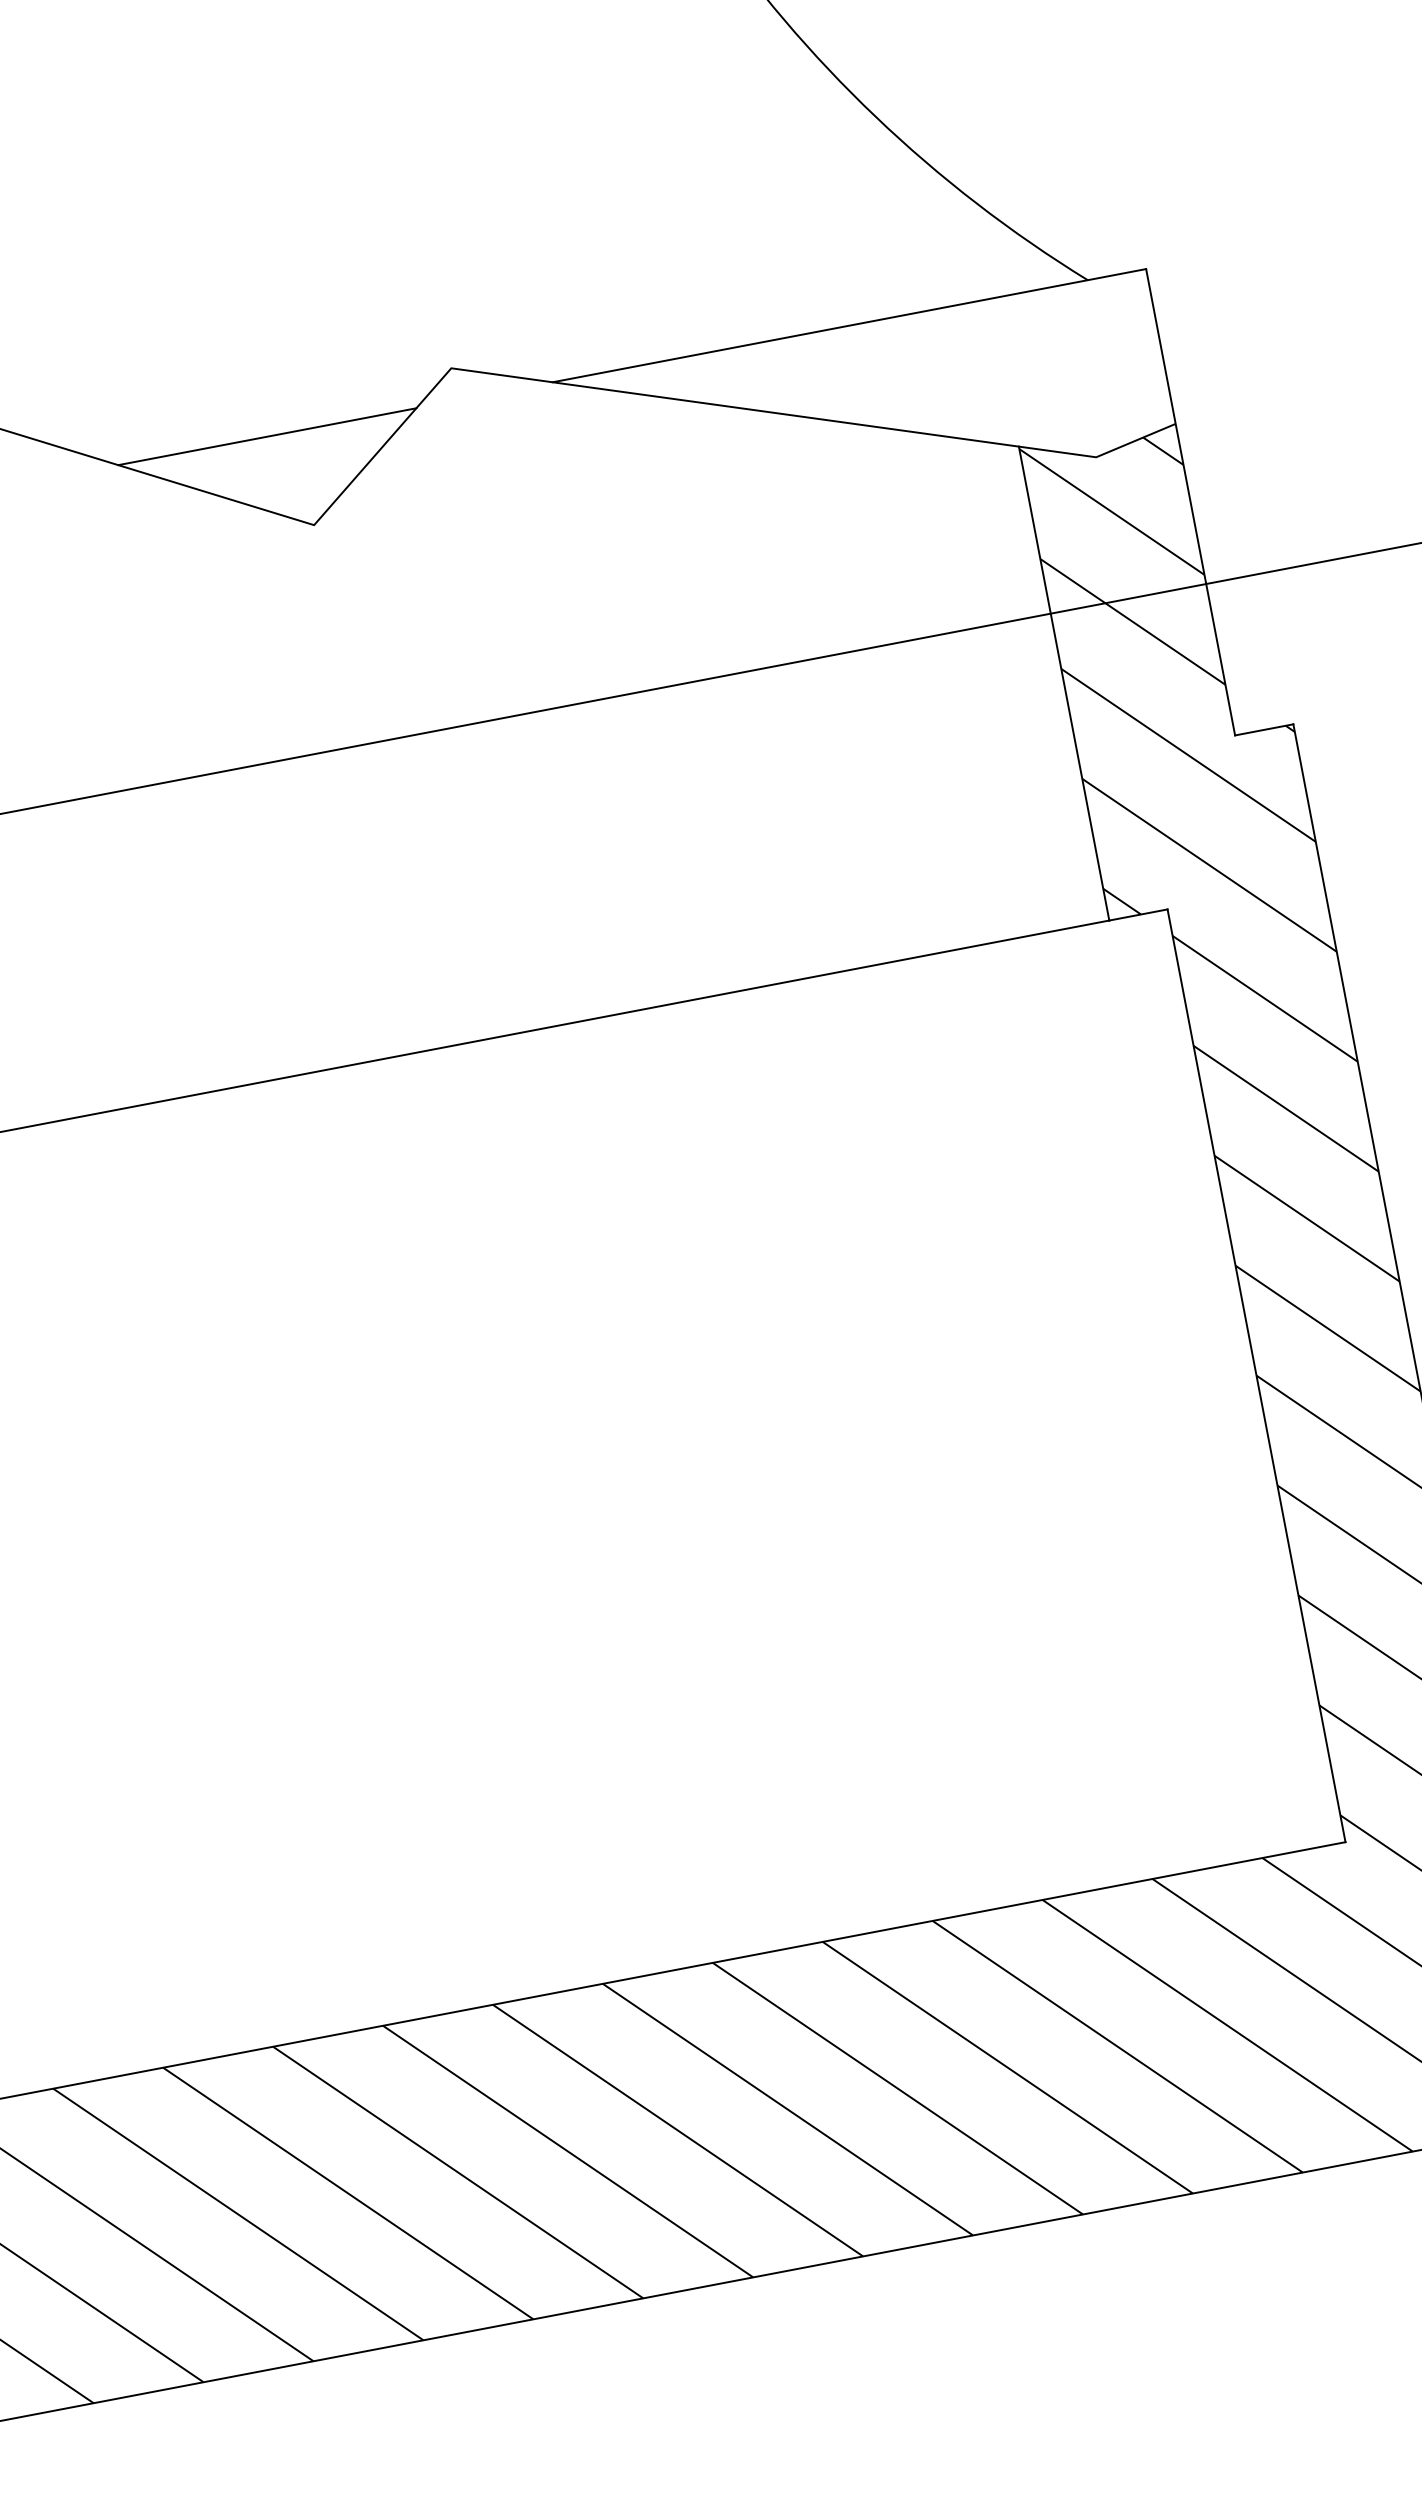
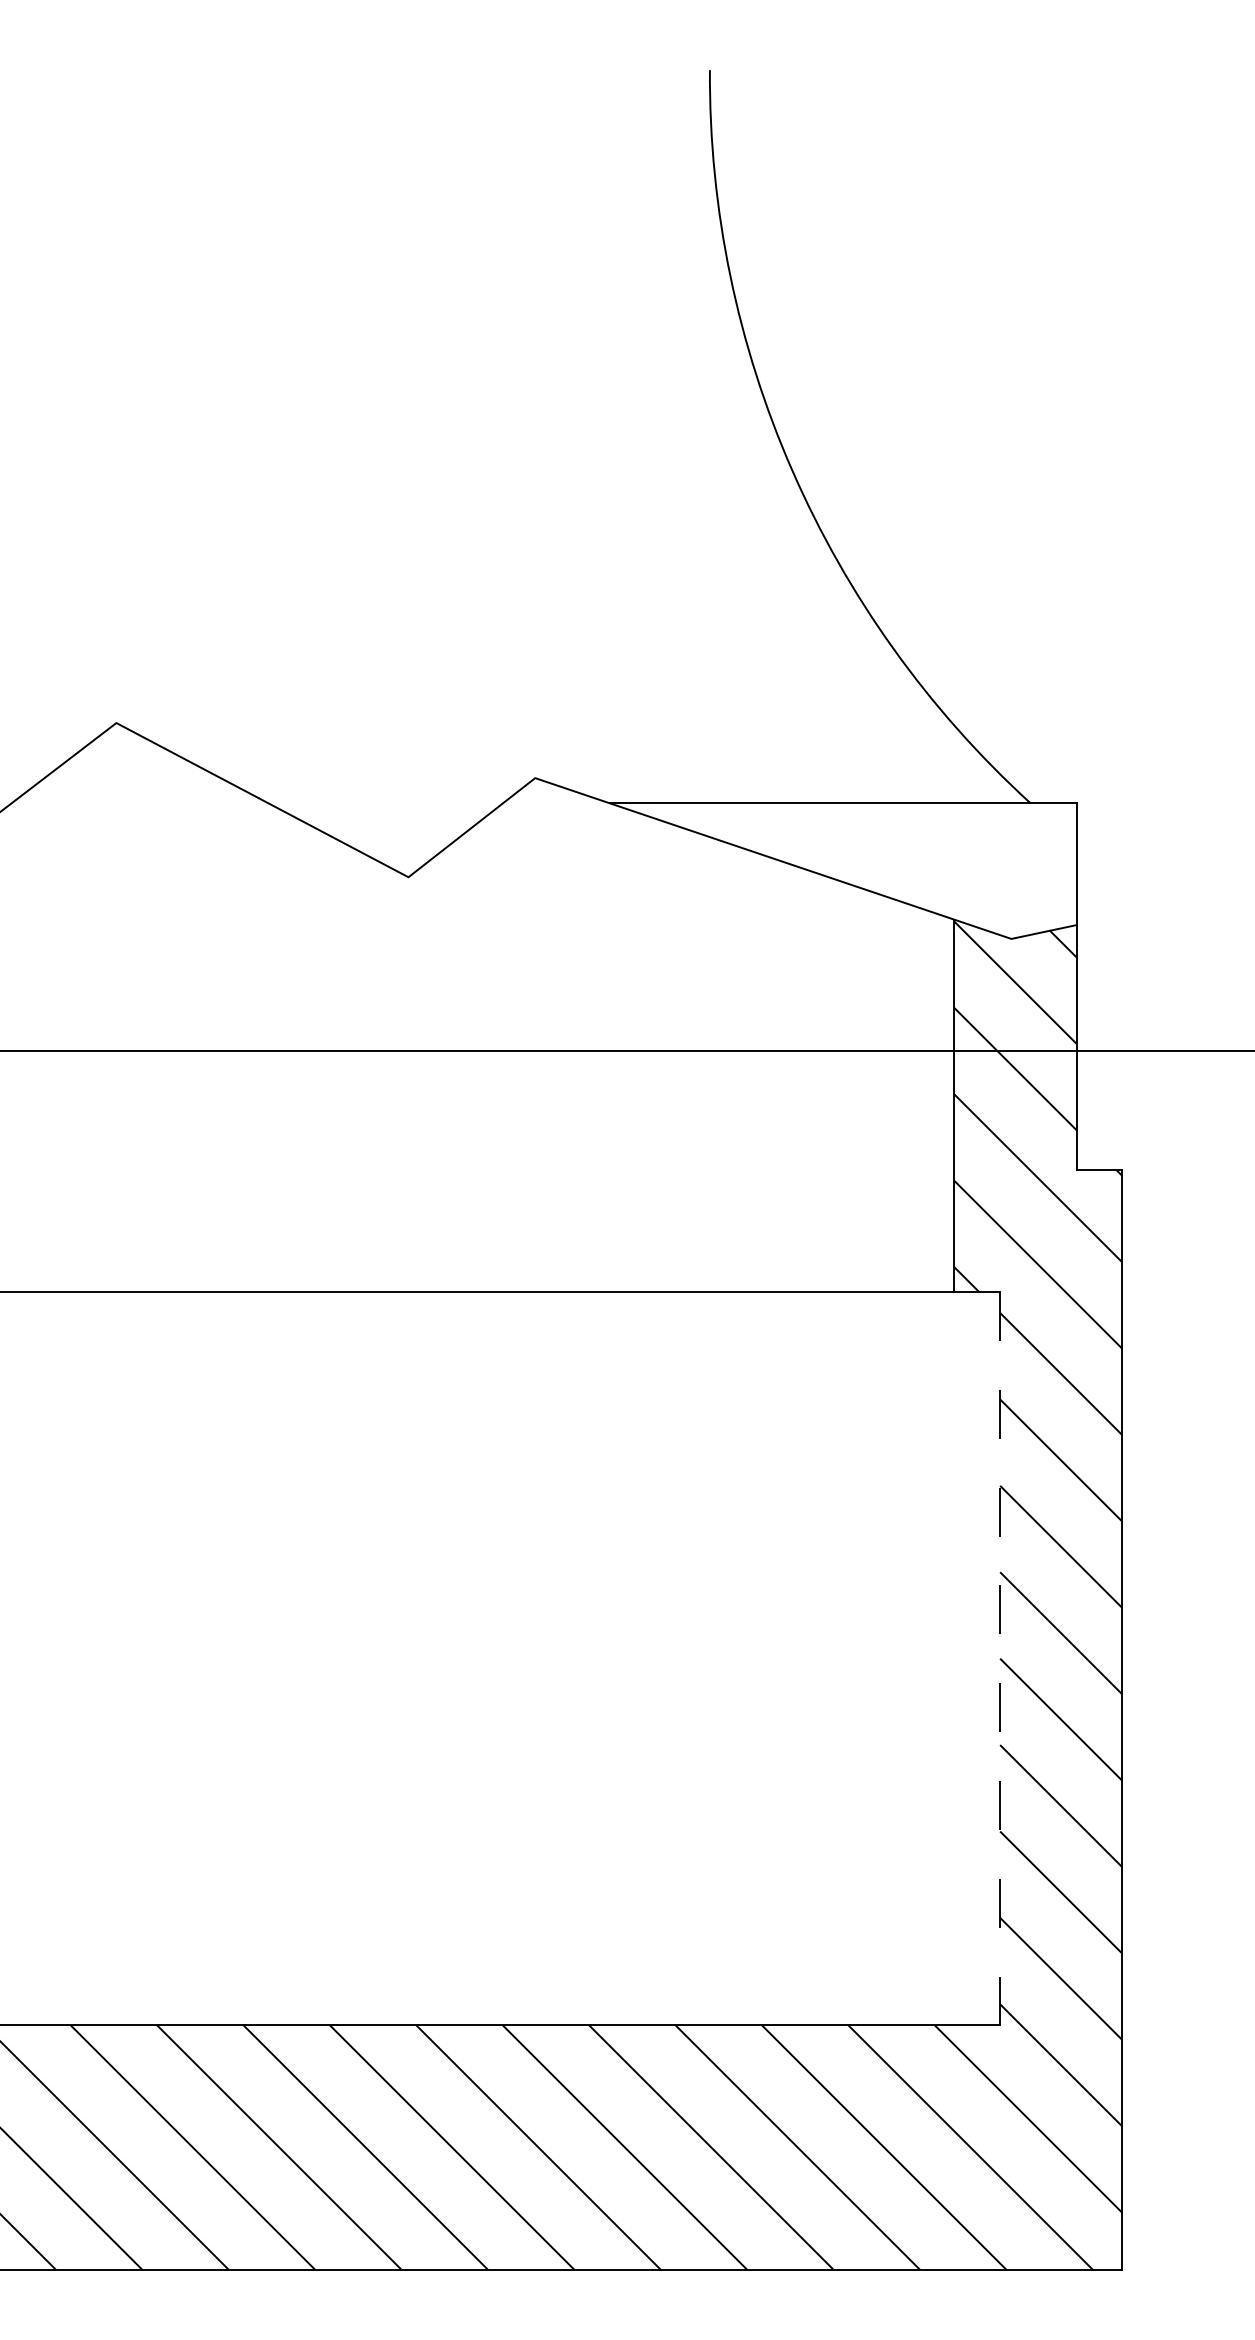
line: (267, 436) -> (385, 803), removed
line: (1256, 1375) -> (1000, 1658), solid -> dashed

